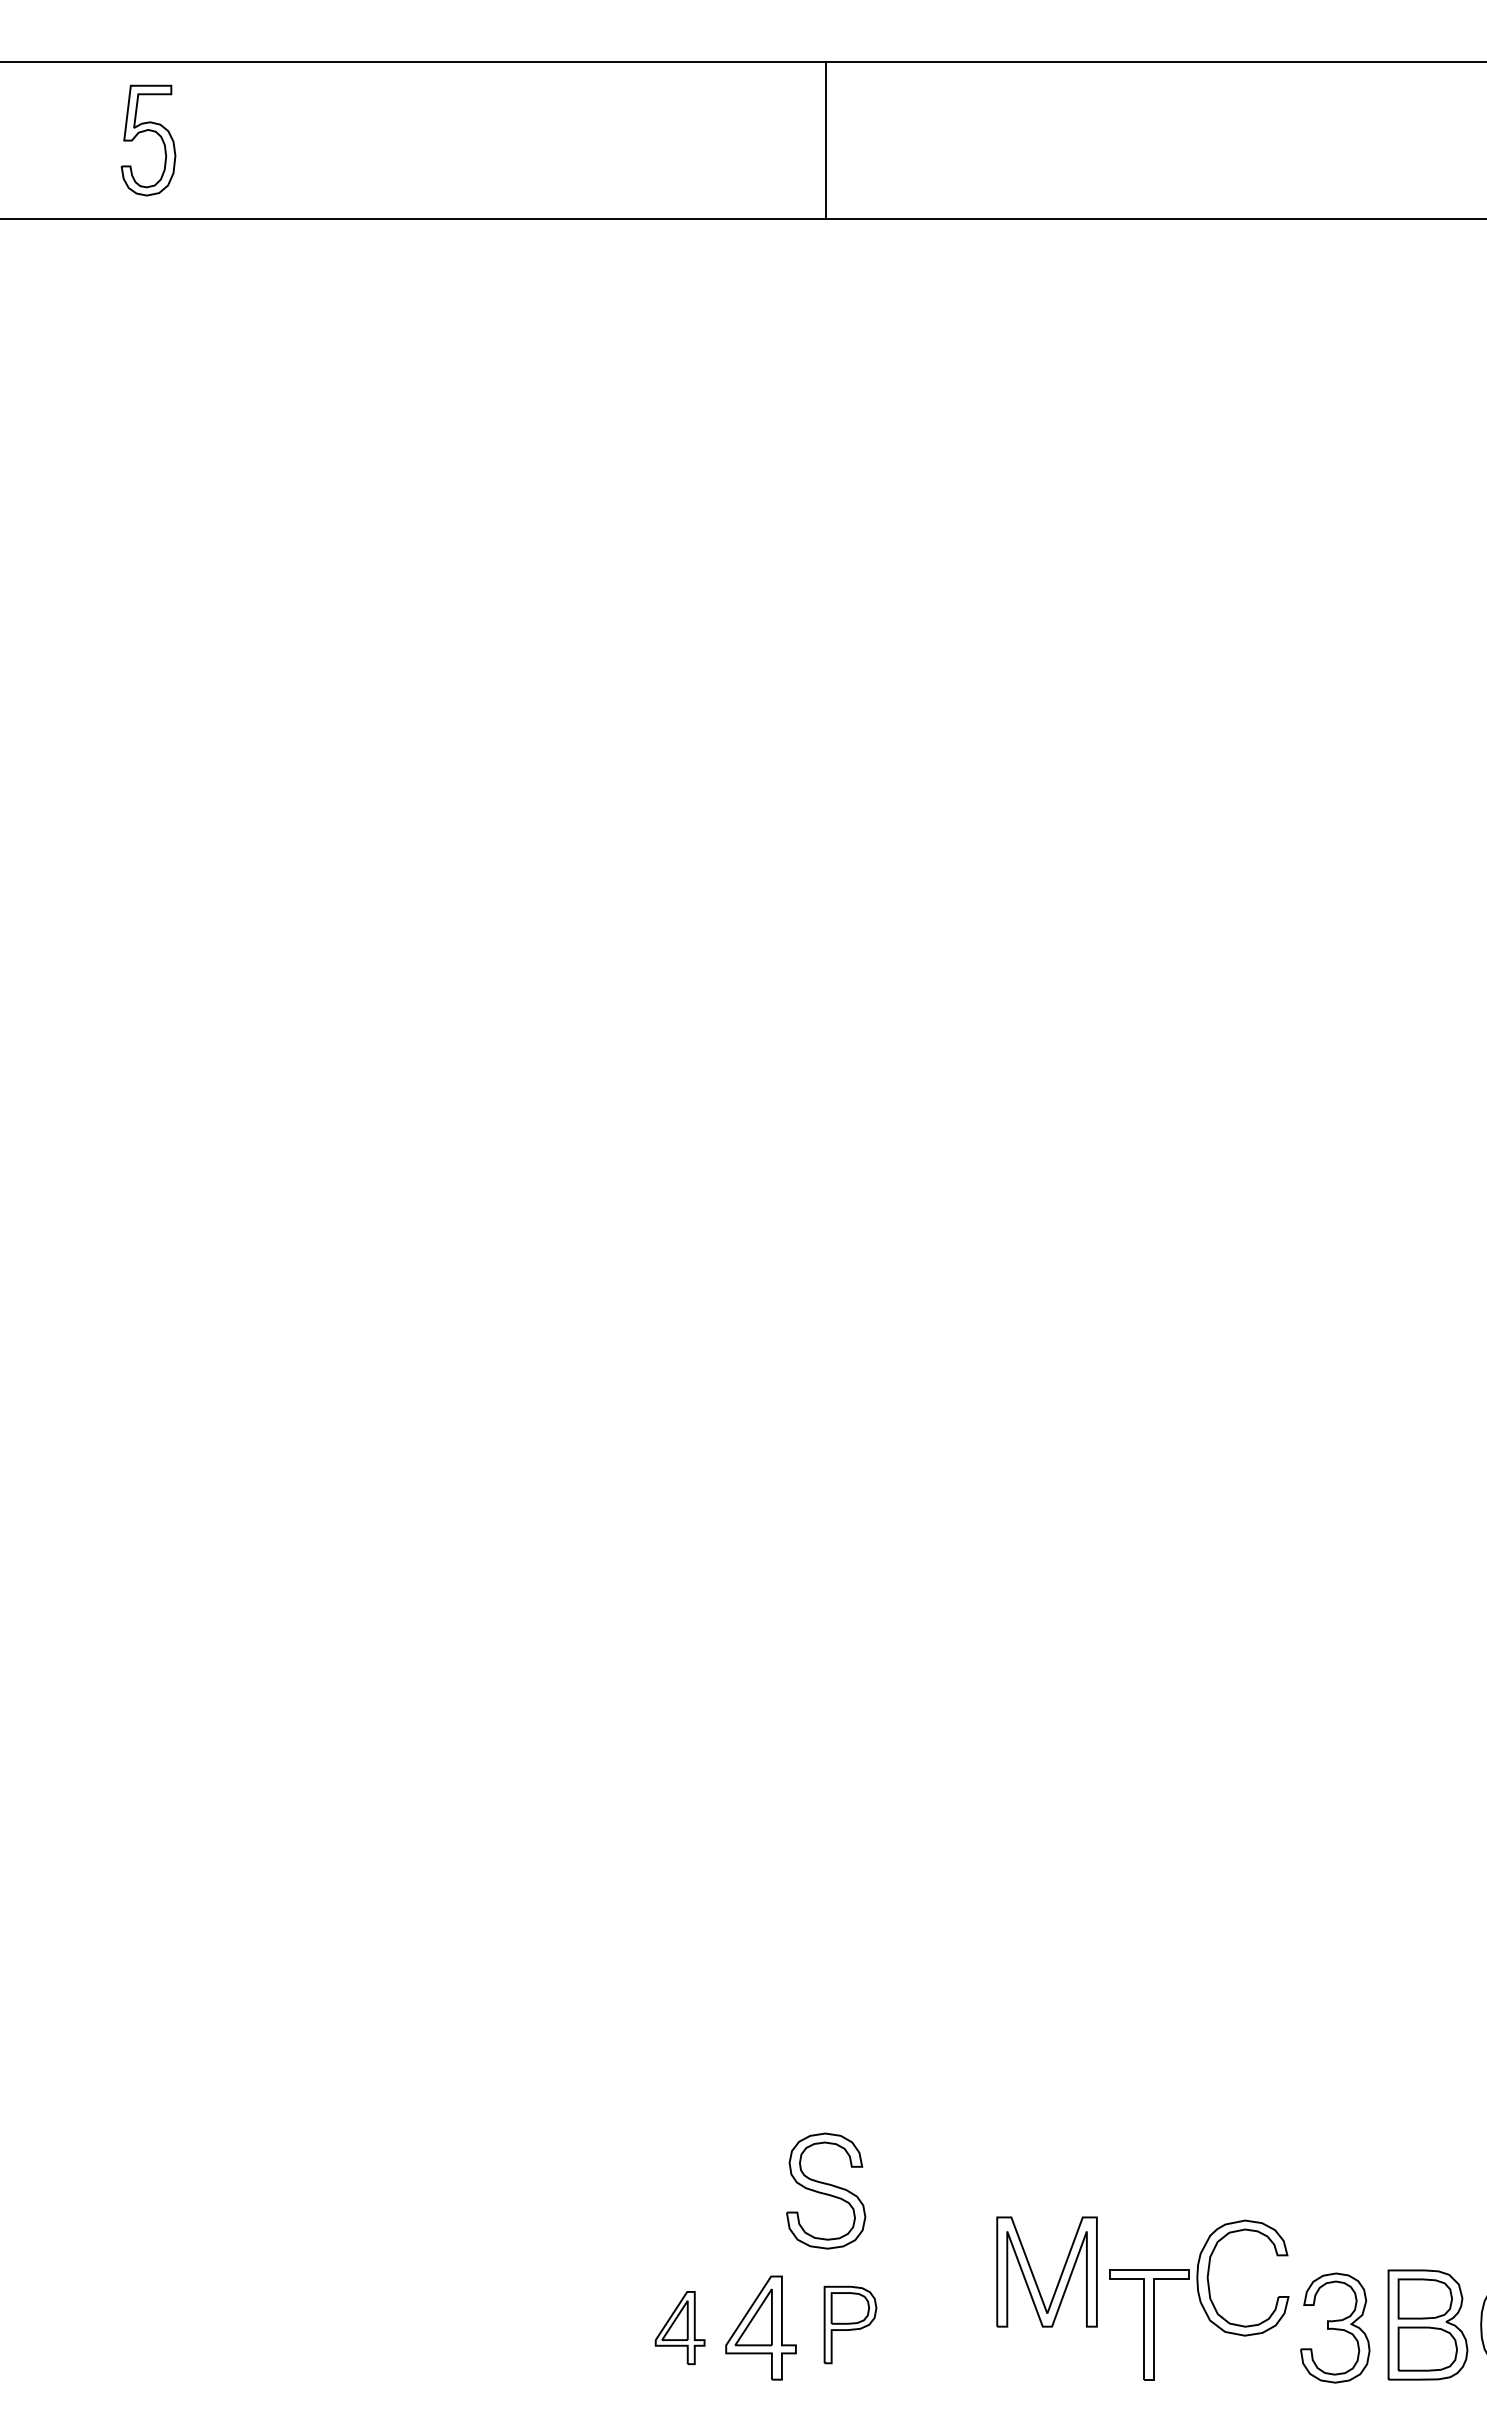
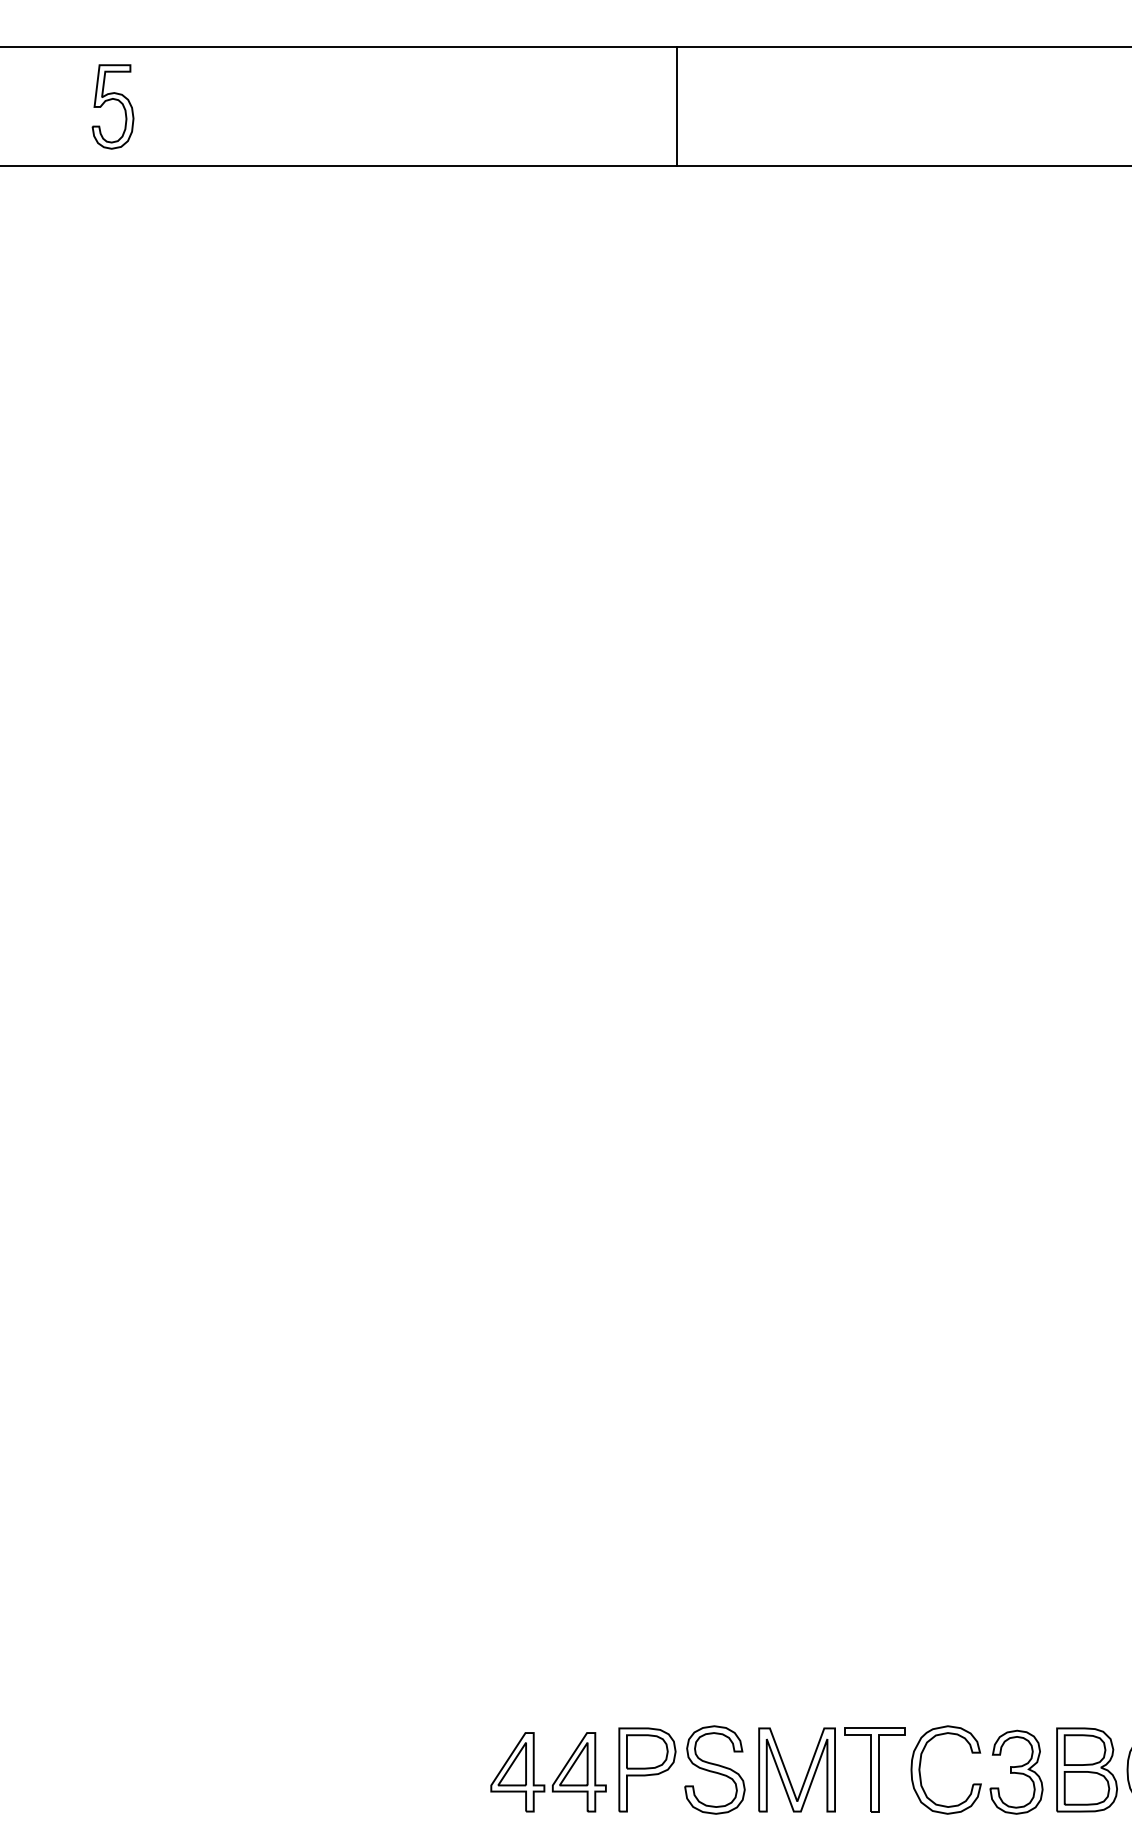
line: (825, 140) -> (676, 106), moved
part: (826, 2190) -> (715, 1769), moved
part: (1209, 2273) -> (920, 1766), moved
part: (1034, 2275) -> (787, 1772), moved
part: (850, 2324) -> (647, 1769), size x1.43
part: (679, 2327) -> (517, 1771), size x1.43

